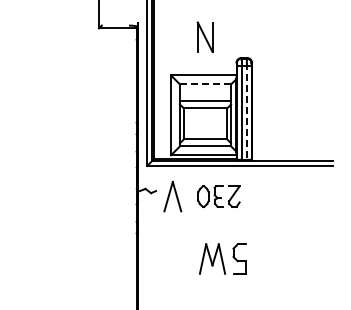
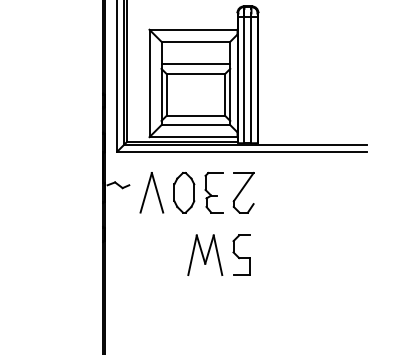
line: (205, 84) -> (195, 41), dashed -> solid
line: (246, 112) -> (250, 79), dashed -> solid
part: (218, 196) -> (213, 192), size x1.43
part: (222, 258) -> (218, 254), moved

